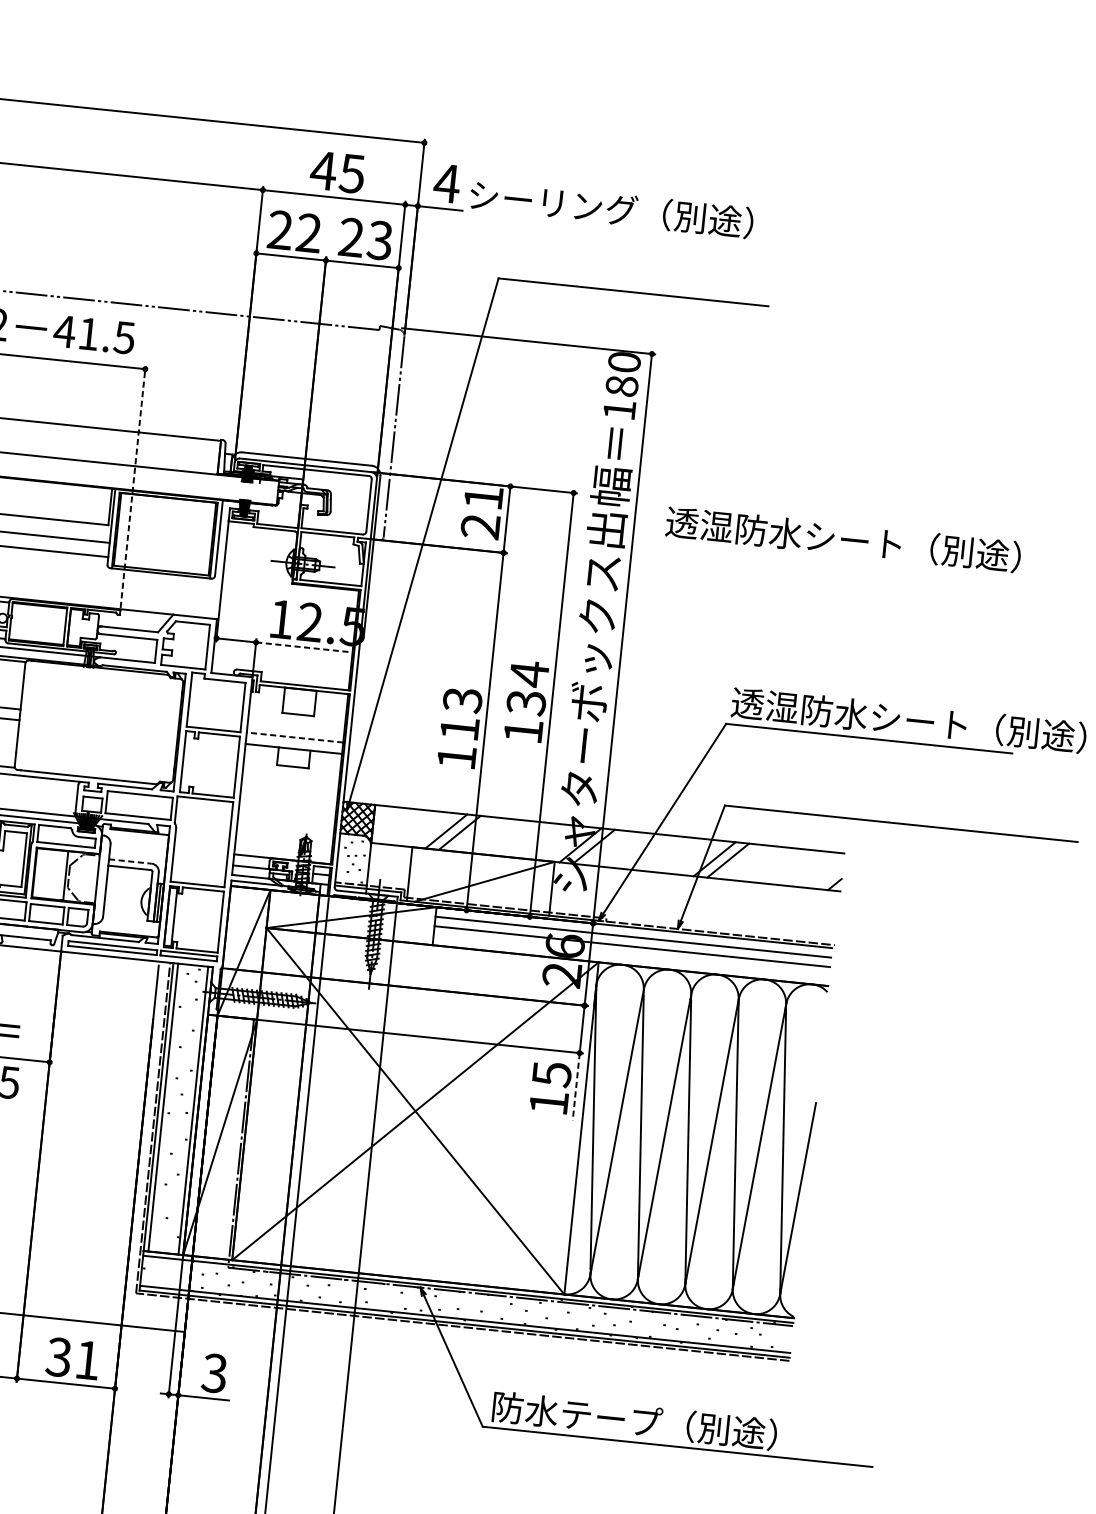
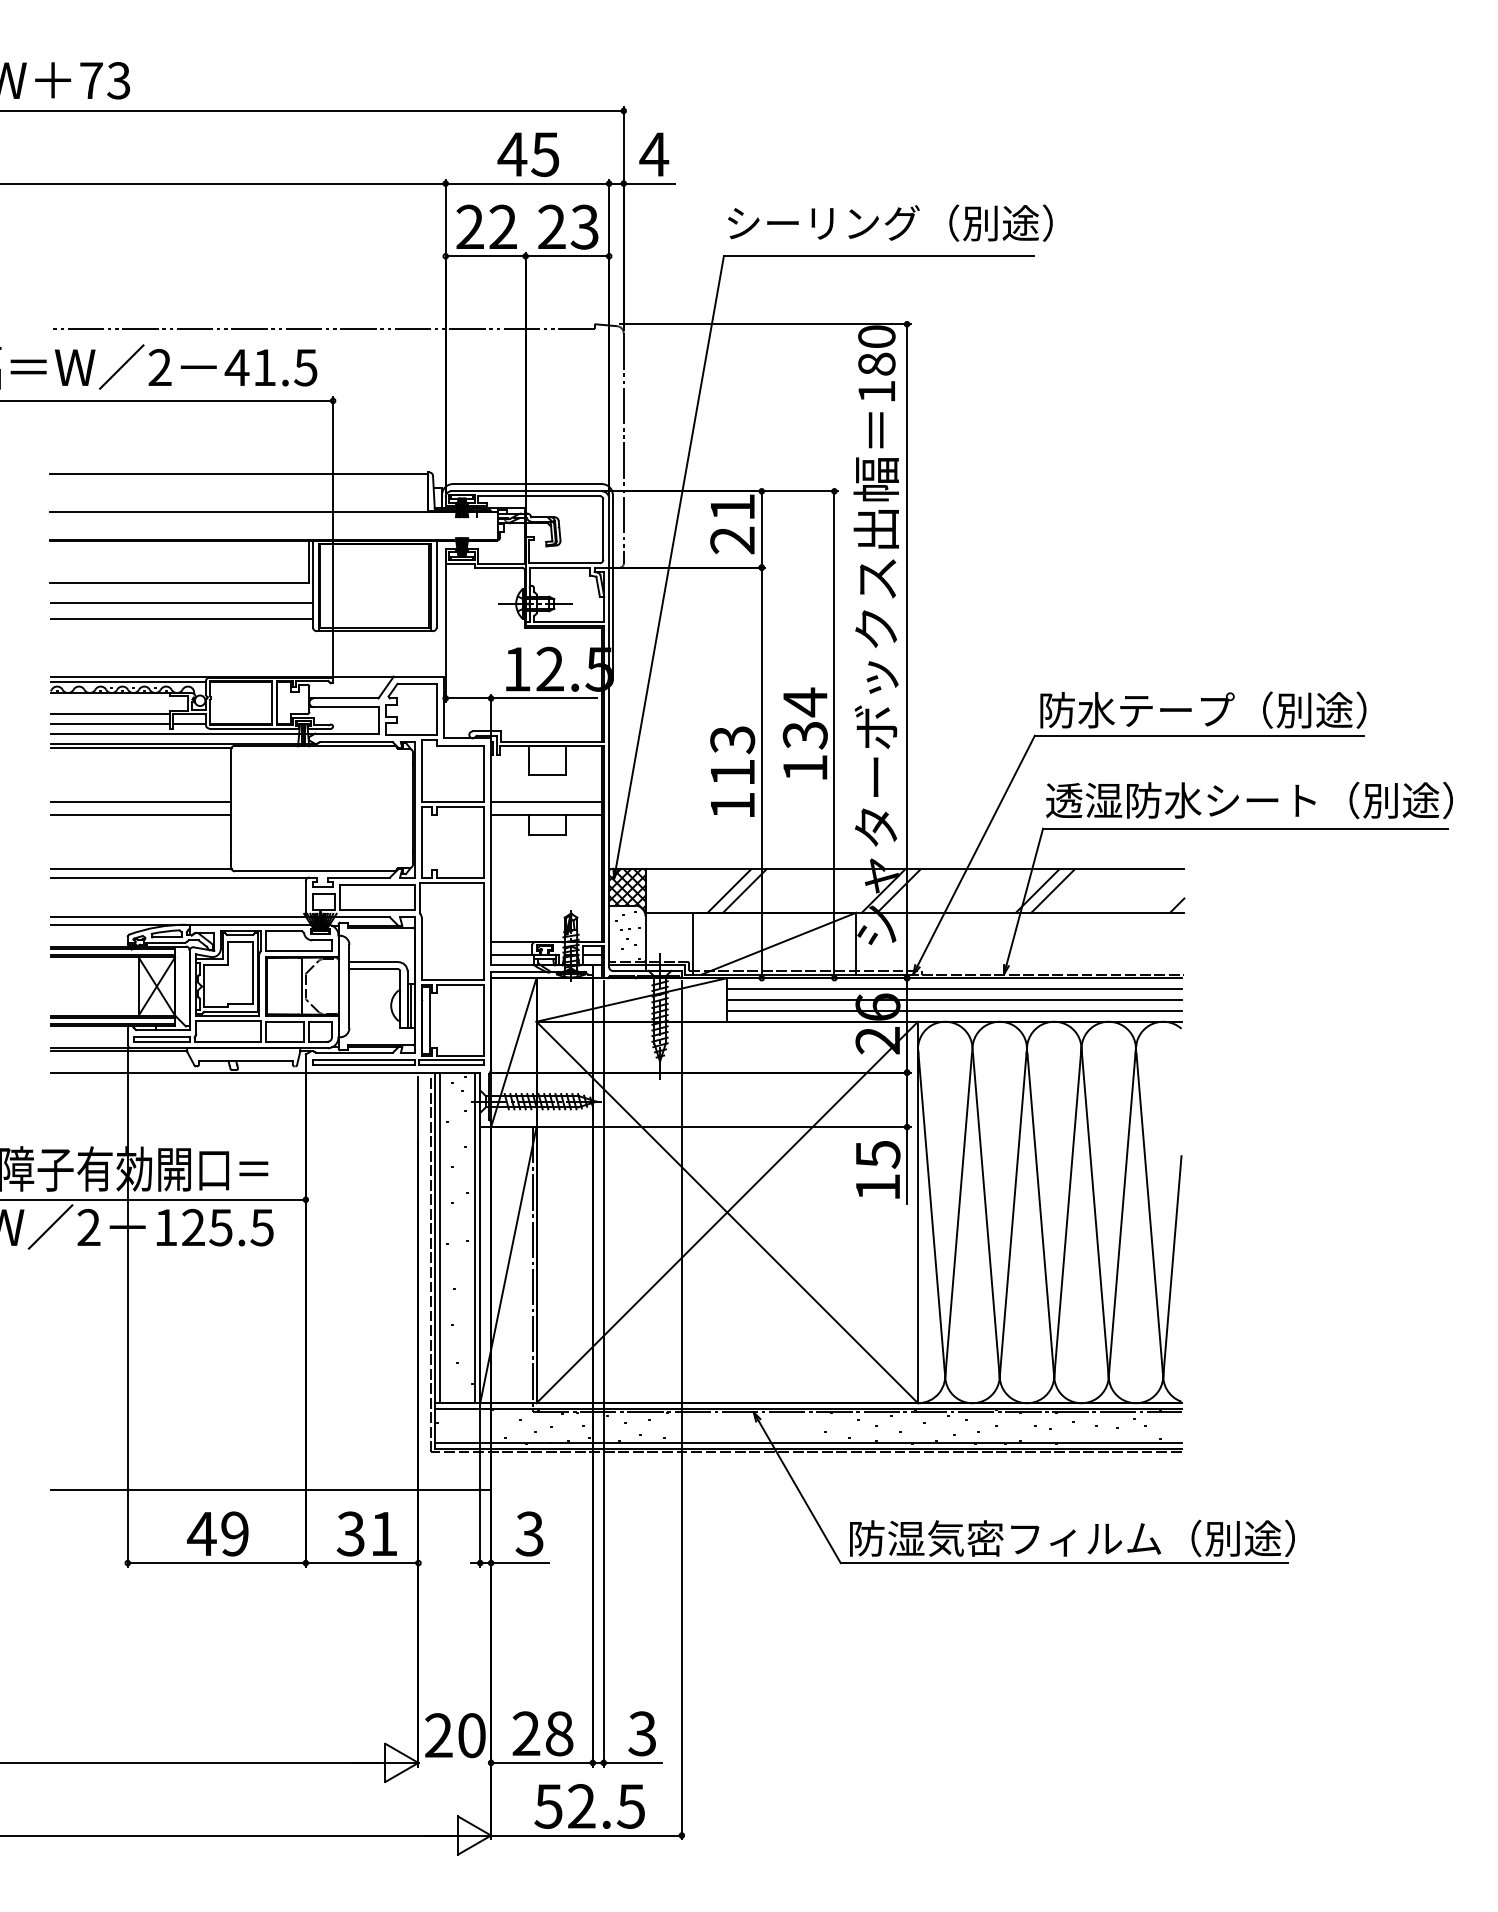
text: (611, 208) -> (890, 222), moved
line: (133, 487) -> (333, 536), dashed -> solid
text: (843, 539) -> (1249, 800), moved
line: (302, 647) -> (544, 698), dashed -> solid
text: (908, 719) -> (1241, 709), 透湿防水シート（別途） -> 防水テープ（別途）
line: (295, 737) -> (546, 801), dashed -> solid
line: (129, 861) -> (373, 962), dashed -> solid
line: (631, 955) -> (954, 1010), added
line: (576, 1086) -> (907, 1165), dashed -> solid
text: (702, 1427) -> (1090, 1538), 防水テープ（別途） -> 防湿気密フィルム（別途）

